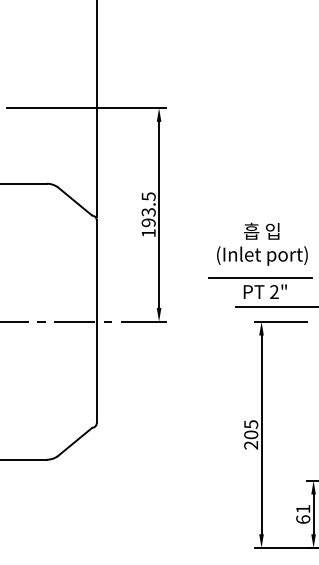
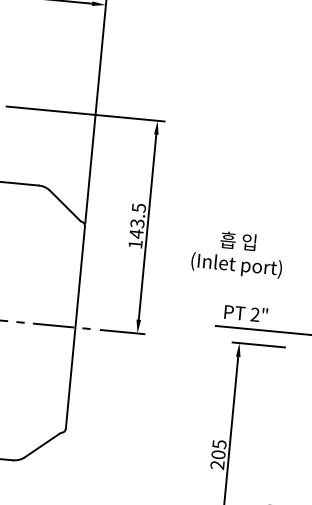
text: (148, 222) -> (136, 233), 193.5 -> 143.5
text: (262, 243) -> (237, 253), moved
line: (260, 277) -> (242, 298), removed

